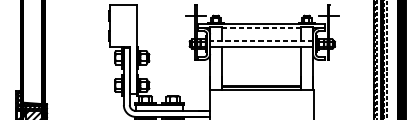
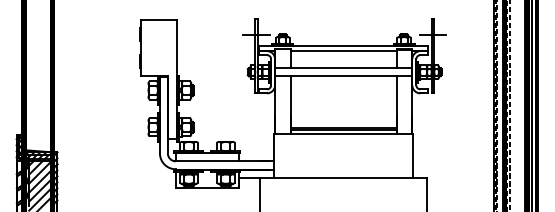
line: (261, 28) -> (343, 51), dashed -> solid
line: (261, 41) -> (343, 68), dashed -> solid

